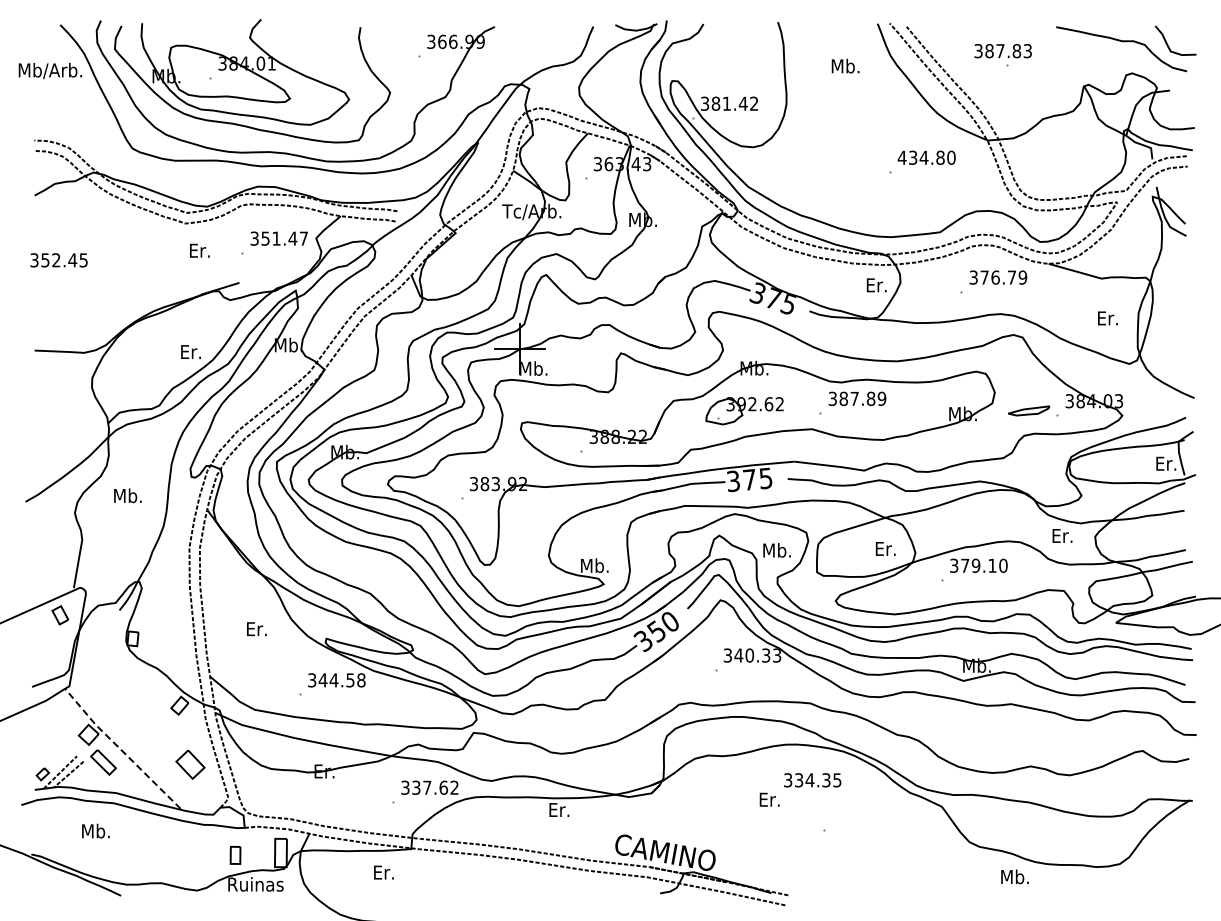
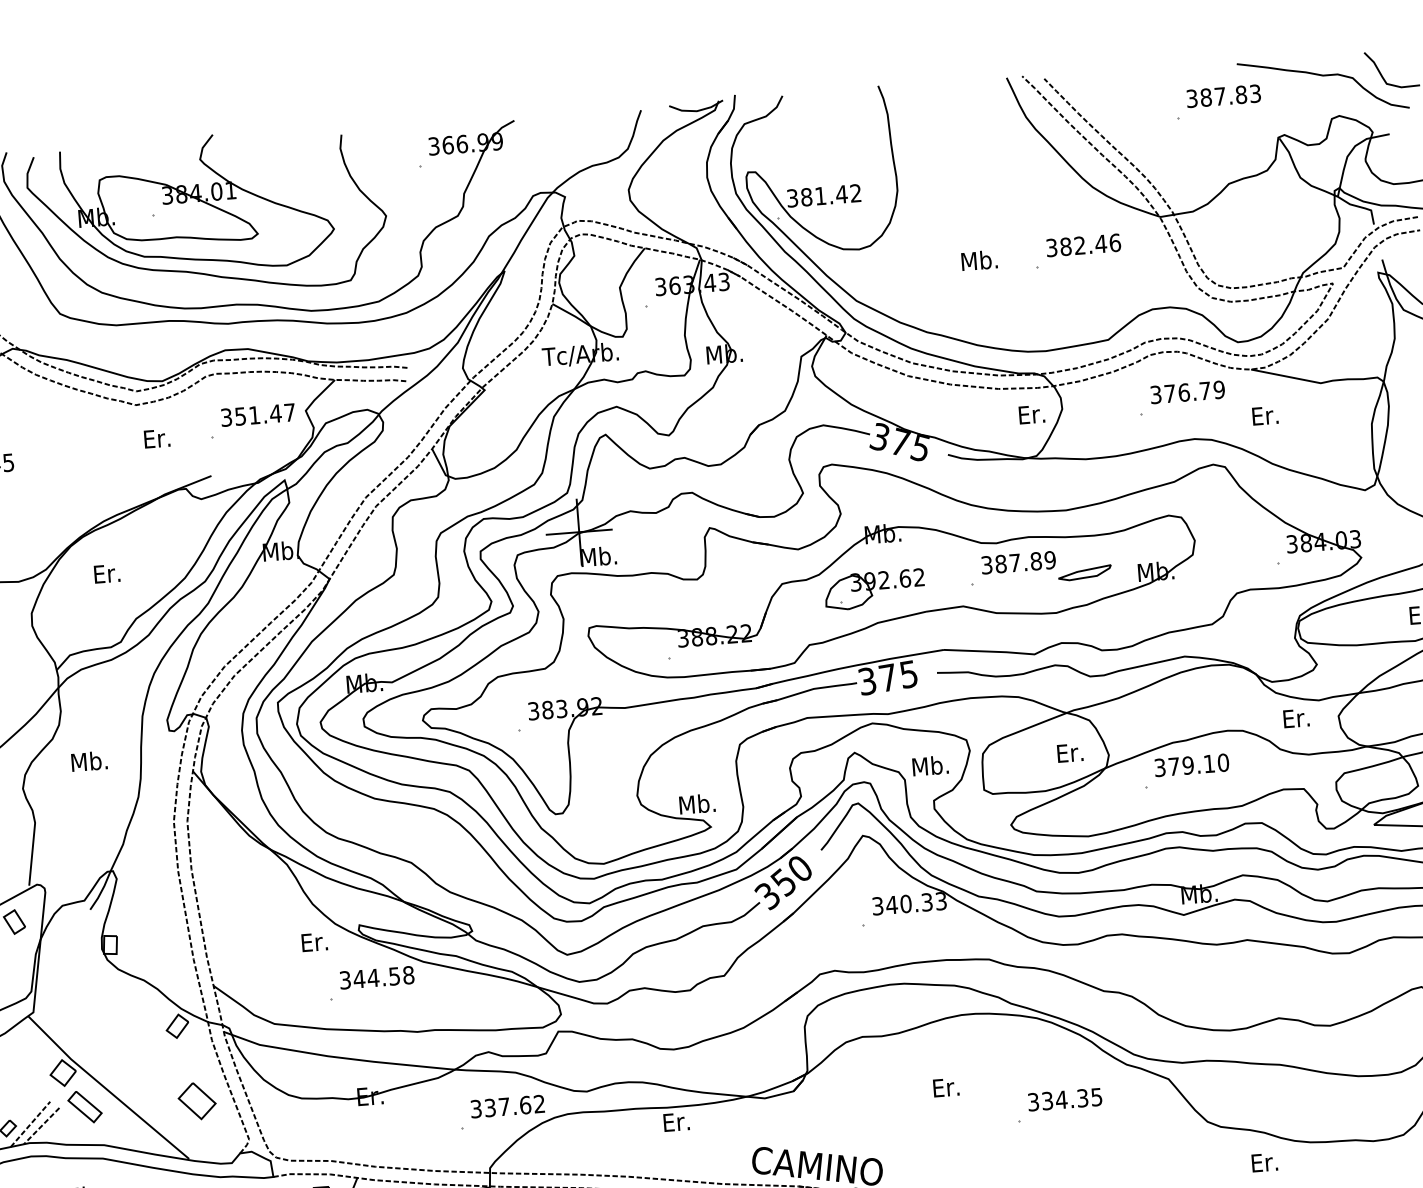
text: (1002, 51) -> (1222, 96), moved
text: (845, 65) -> (979, 259), moved
text: (926, 157) -> (1083, 245), 434.80 -> 382.46
text: (1107, 318) -> (1264, 415), moved
text: (190, 351) -> (106, 573), moved
part: (1029, 410) -> (1085, 572), moved
text: (256, 629) -> (314, 942), moved
line: (120, 749) -> (105, 1088), dashed -> solid
text: (812, 780) -> (1064, 1099), moved
text: (1015, 876) -> (1270, 1161), Mb. -> Er.

